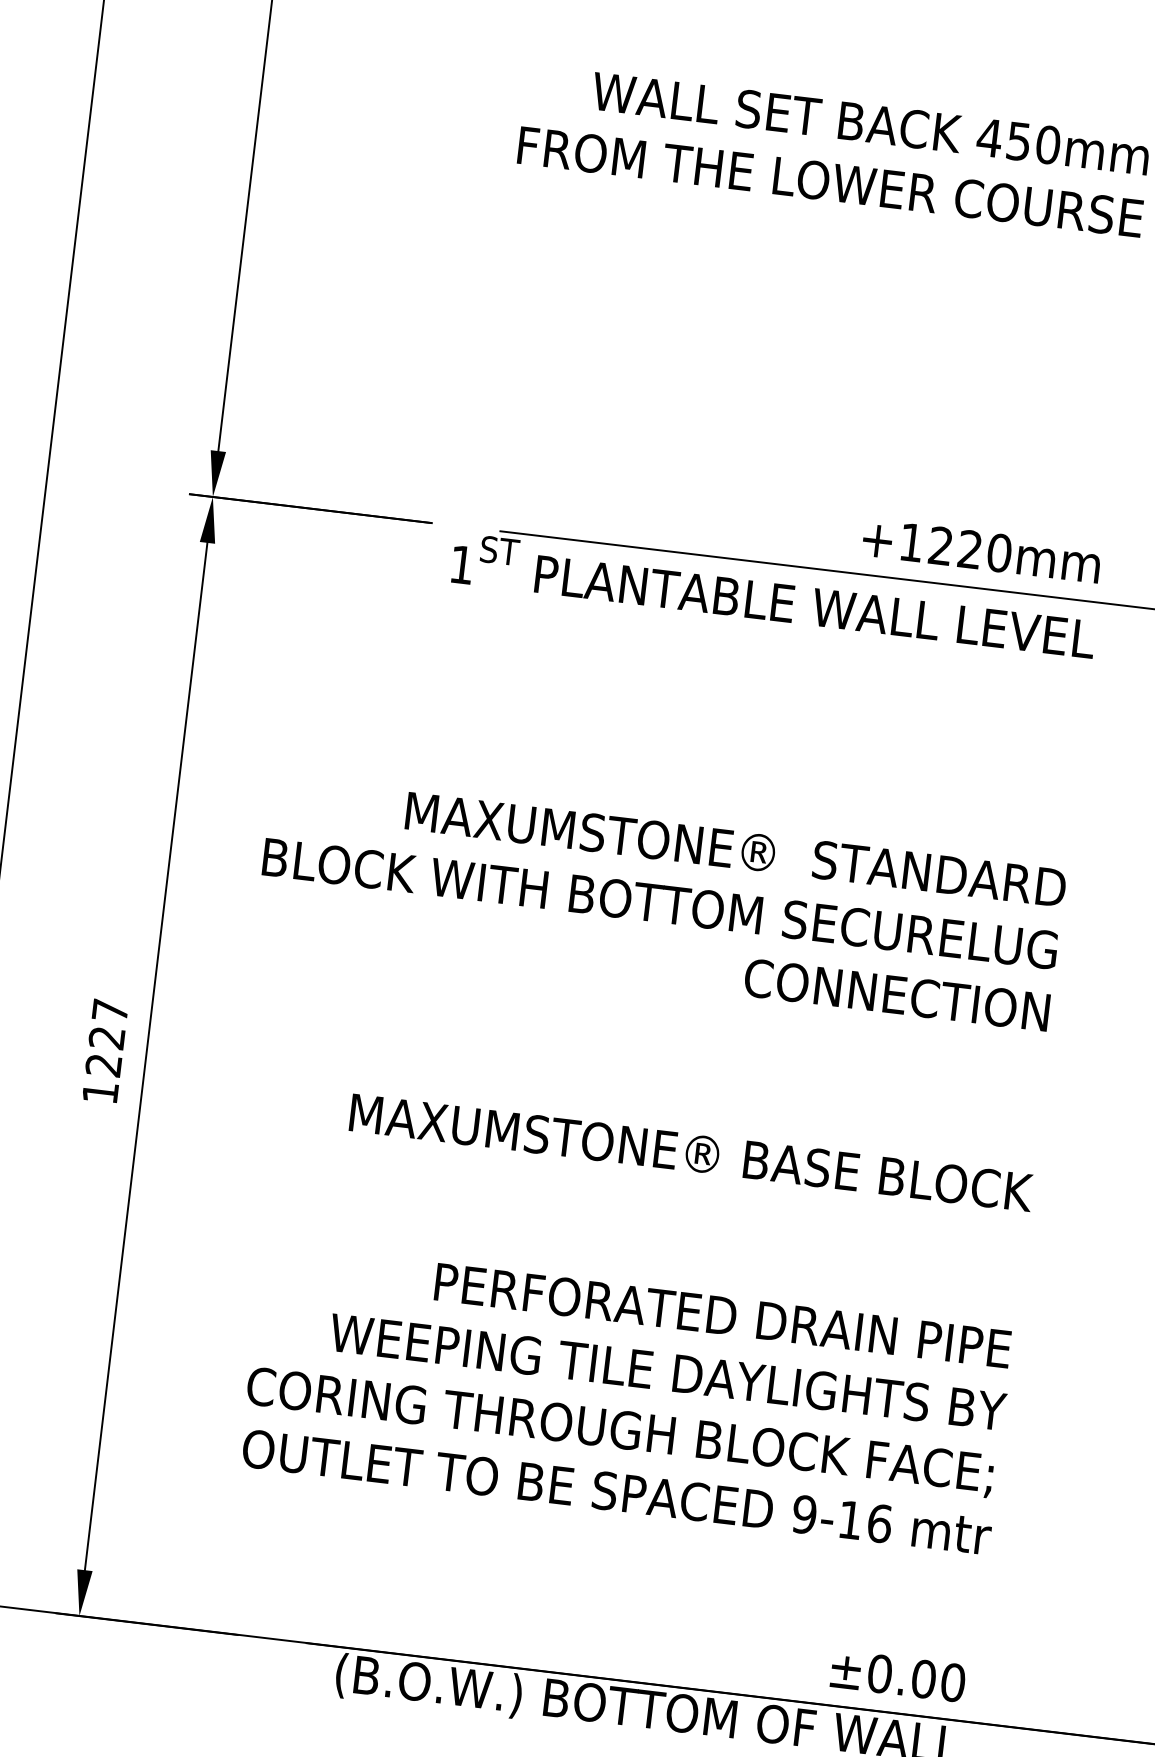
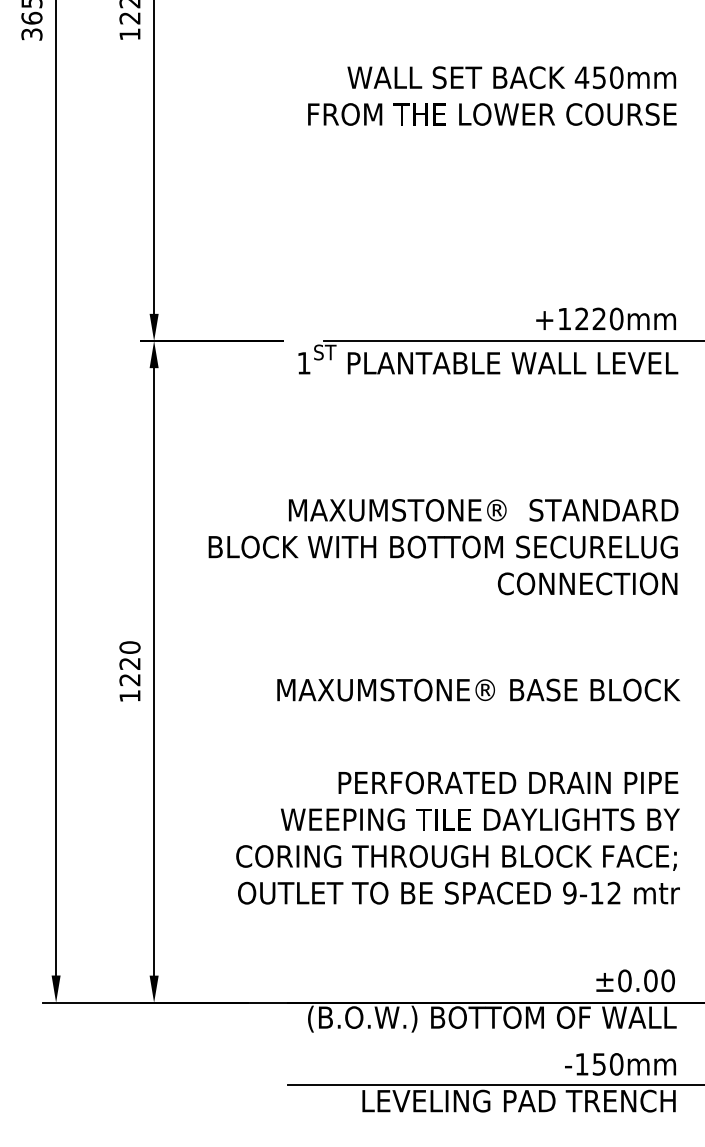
text: (109, 1010) -> (129, 647), 1227 -> 1220
text: (880, 1522) -> (614, 892), 9-16 -> 9-12

